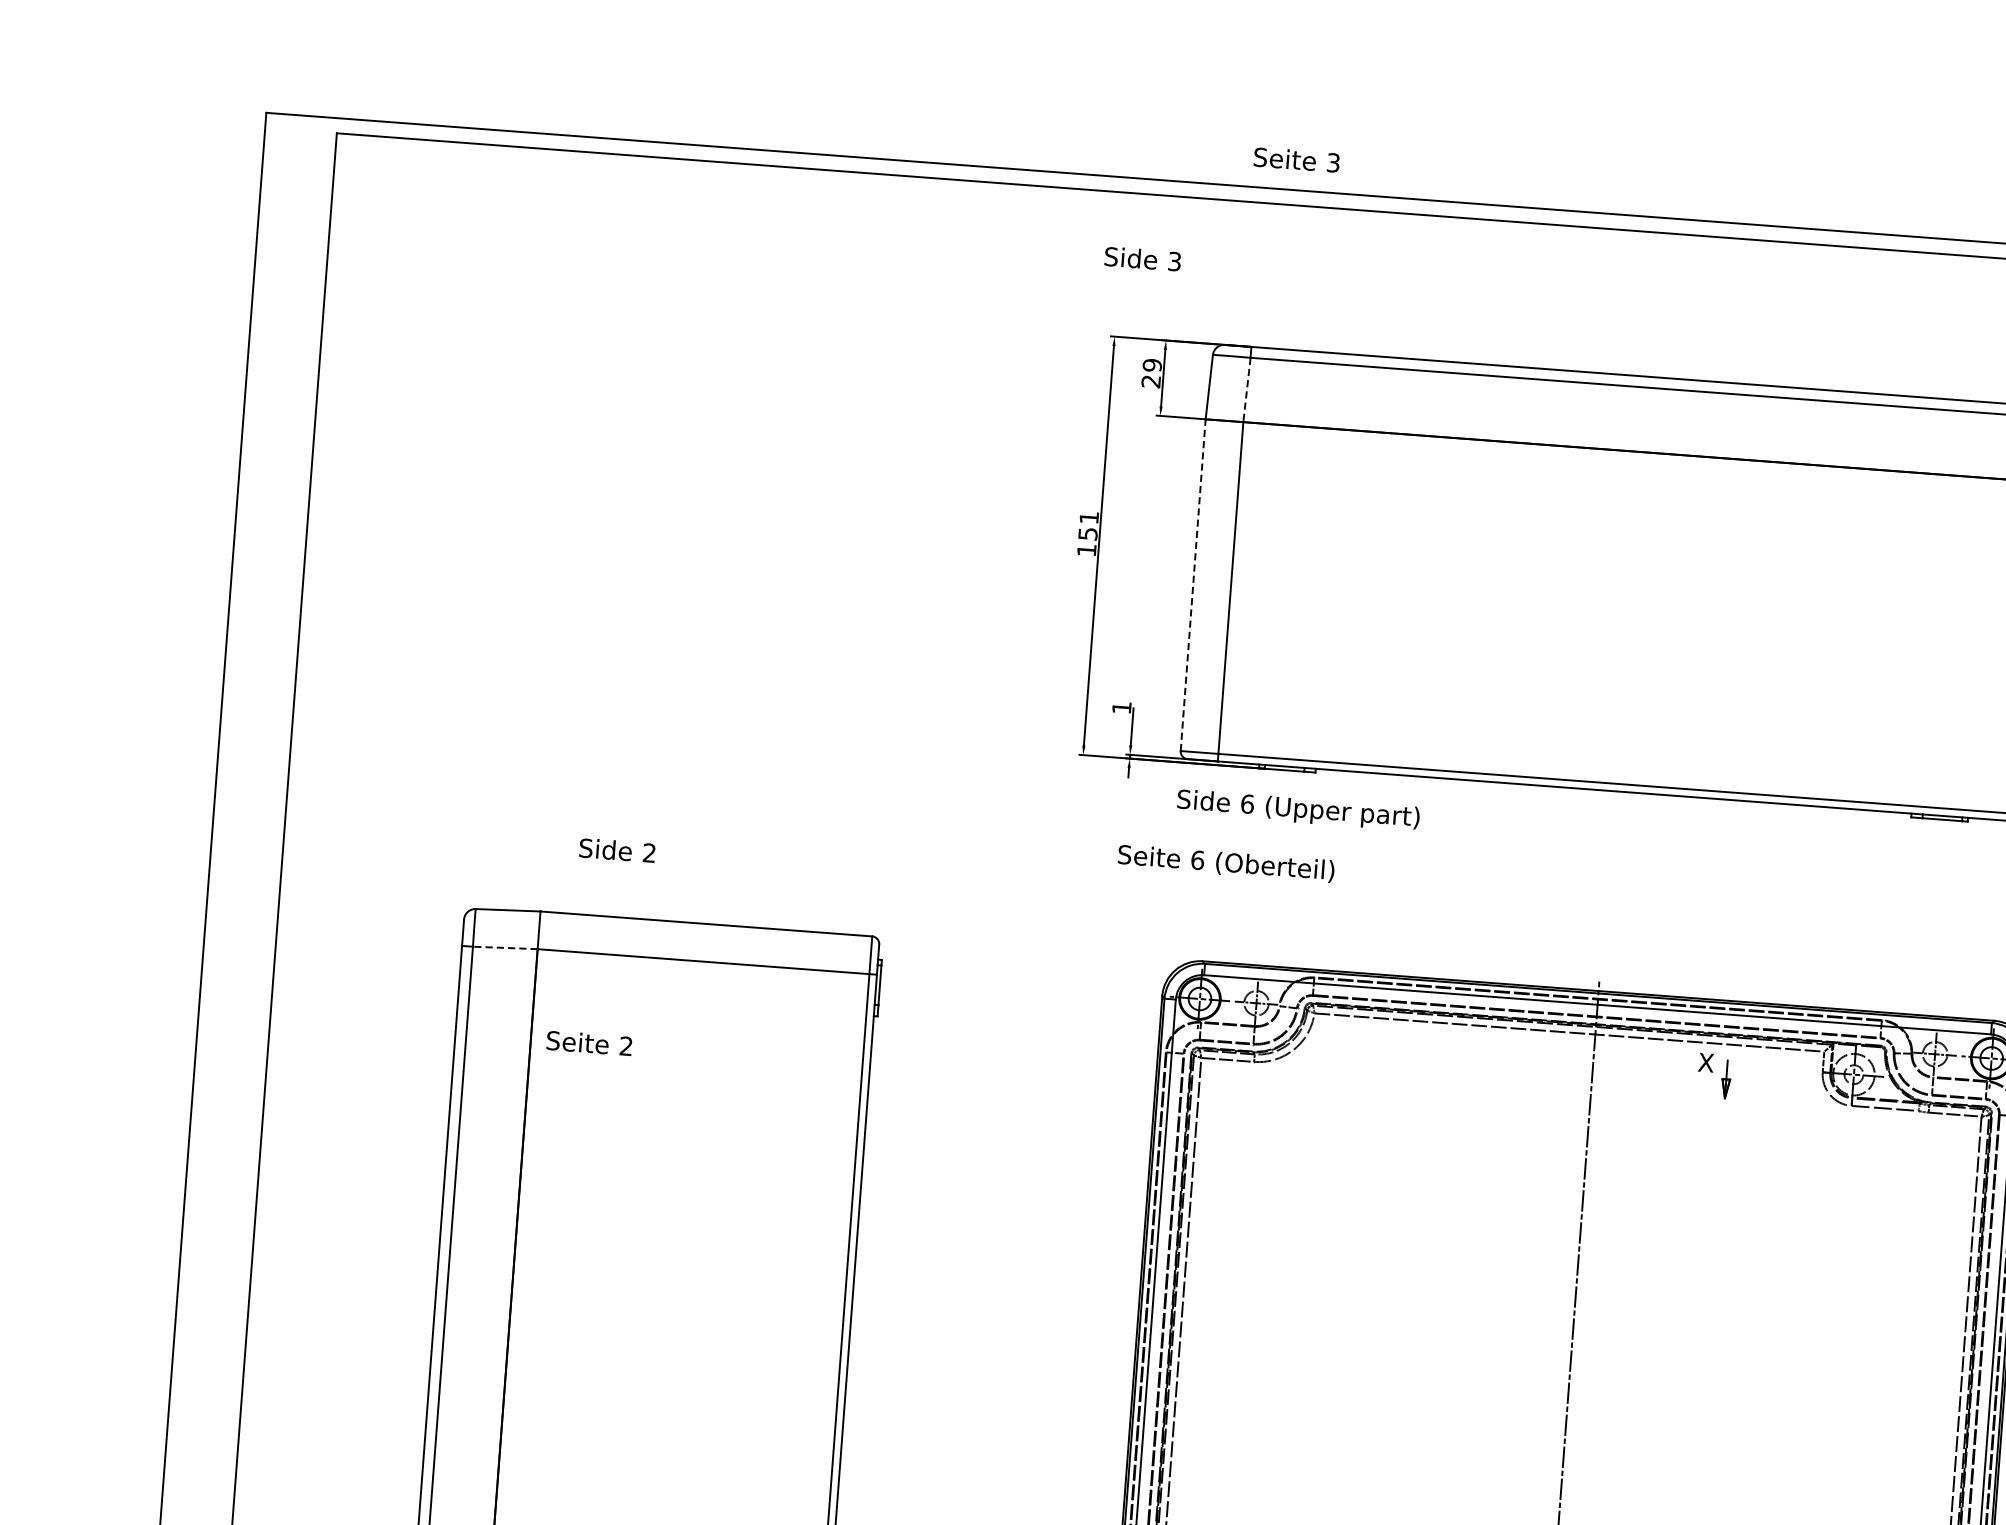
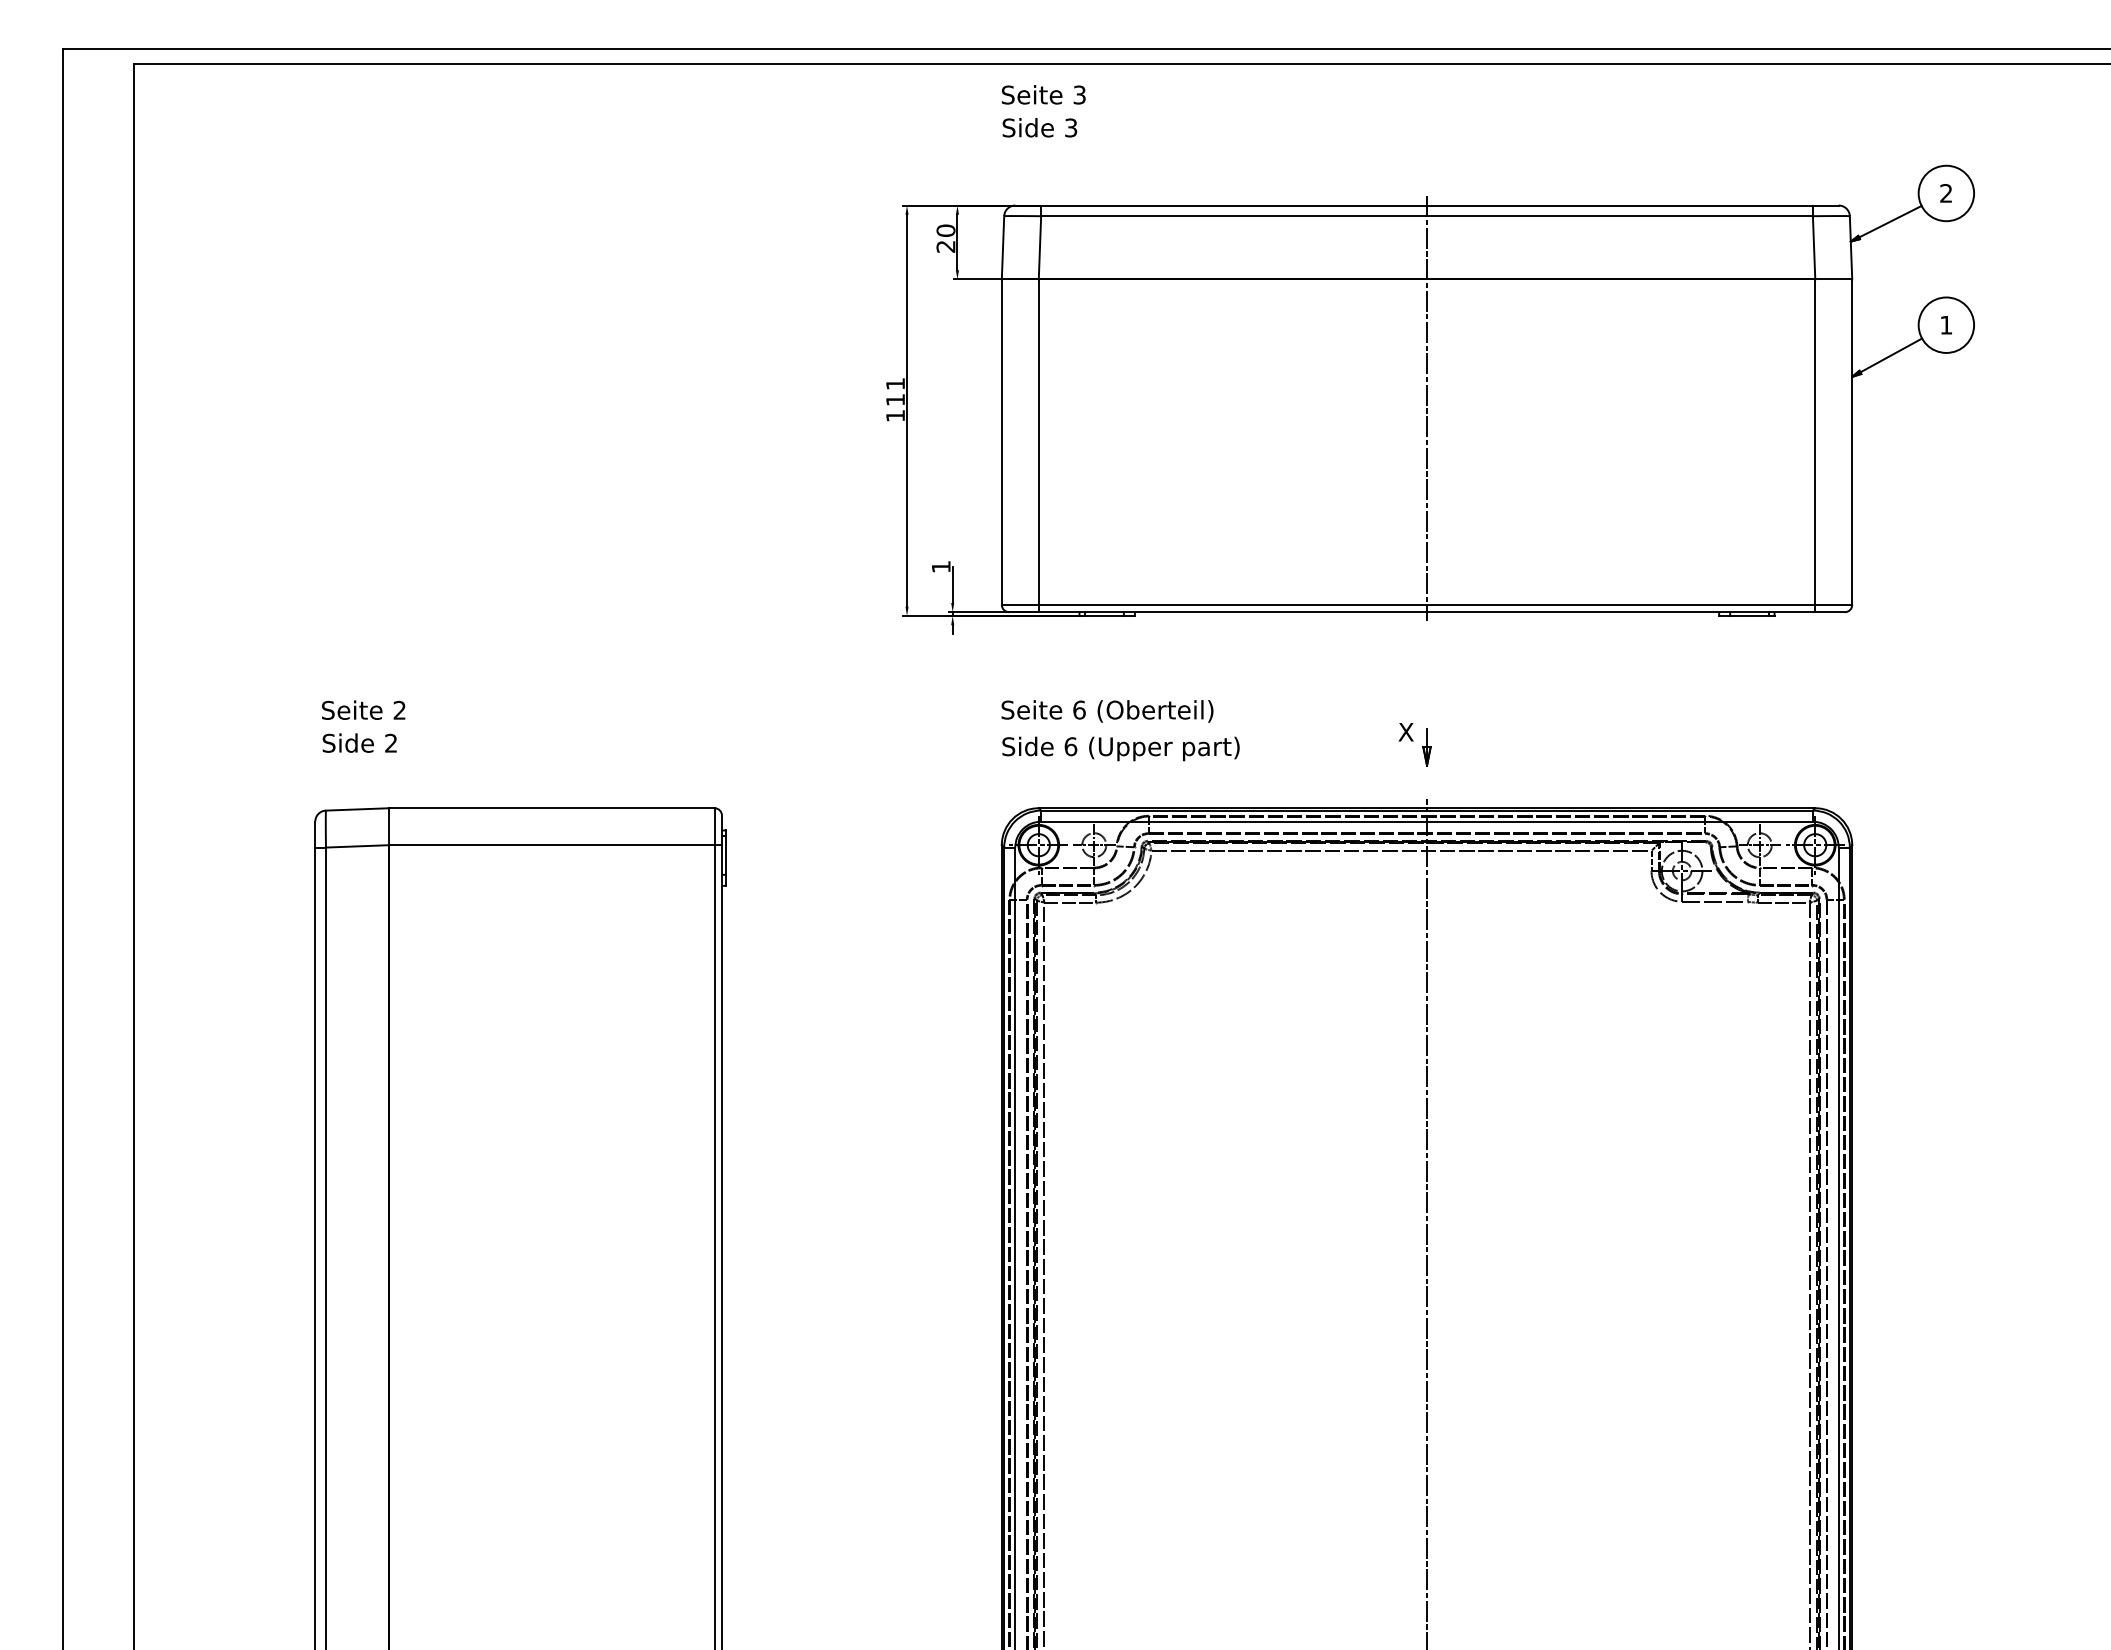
text: (1296, 159) -> (1043, 94), moved
text: (1142, 258) -> (1039, 127), moved
text: (1151, 365) -> (945, 230), 29 -> 20
line: (1246, 389) -> (1039, 247), dashed -> solid
text: (1088, 533) -> (895, 399), 151 -> 111
line: (1629, 583) -> (1427, 408), added
line: (1192, 585) -> (1001, 442), dashed -> solid
text: (1297, 809) -> (1120, 748), moved
text: (617, 849) -> (359, 742), moved
text: (1226, 863) -> (1107, 711), moved
line: (505, 948) -> (357, 846), dashed -> solid
text: (589, 1042) -> (363, 709), moved
part: (1713, 1075) -> (1414, 744), moved

